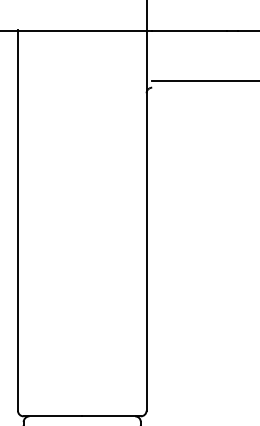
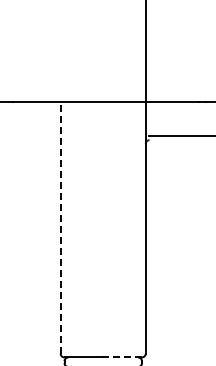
line: (17, 221) -> (60, 228), solid -> dashed
line: (111, 416) -> (122, 357), solid -> dashed

